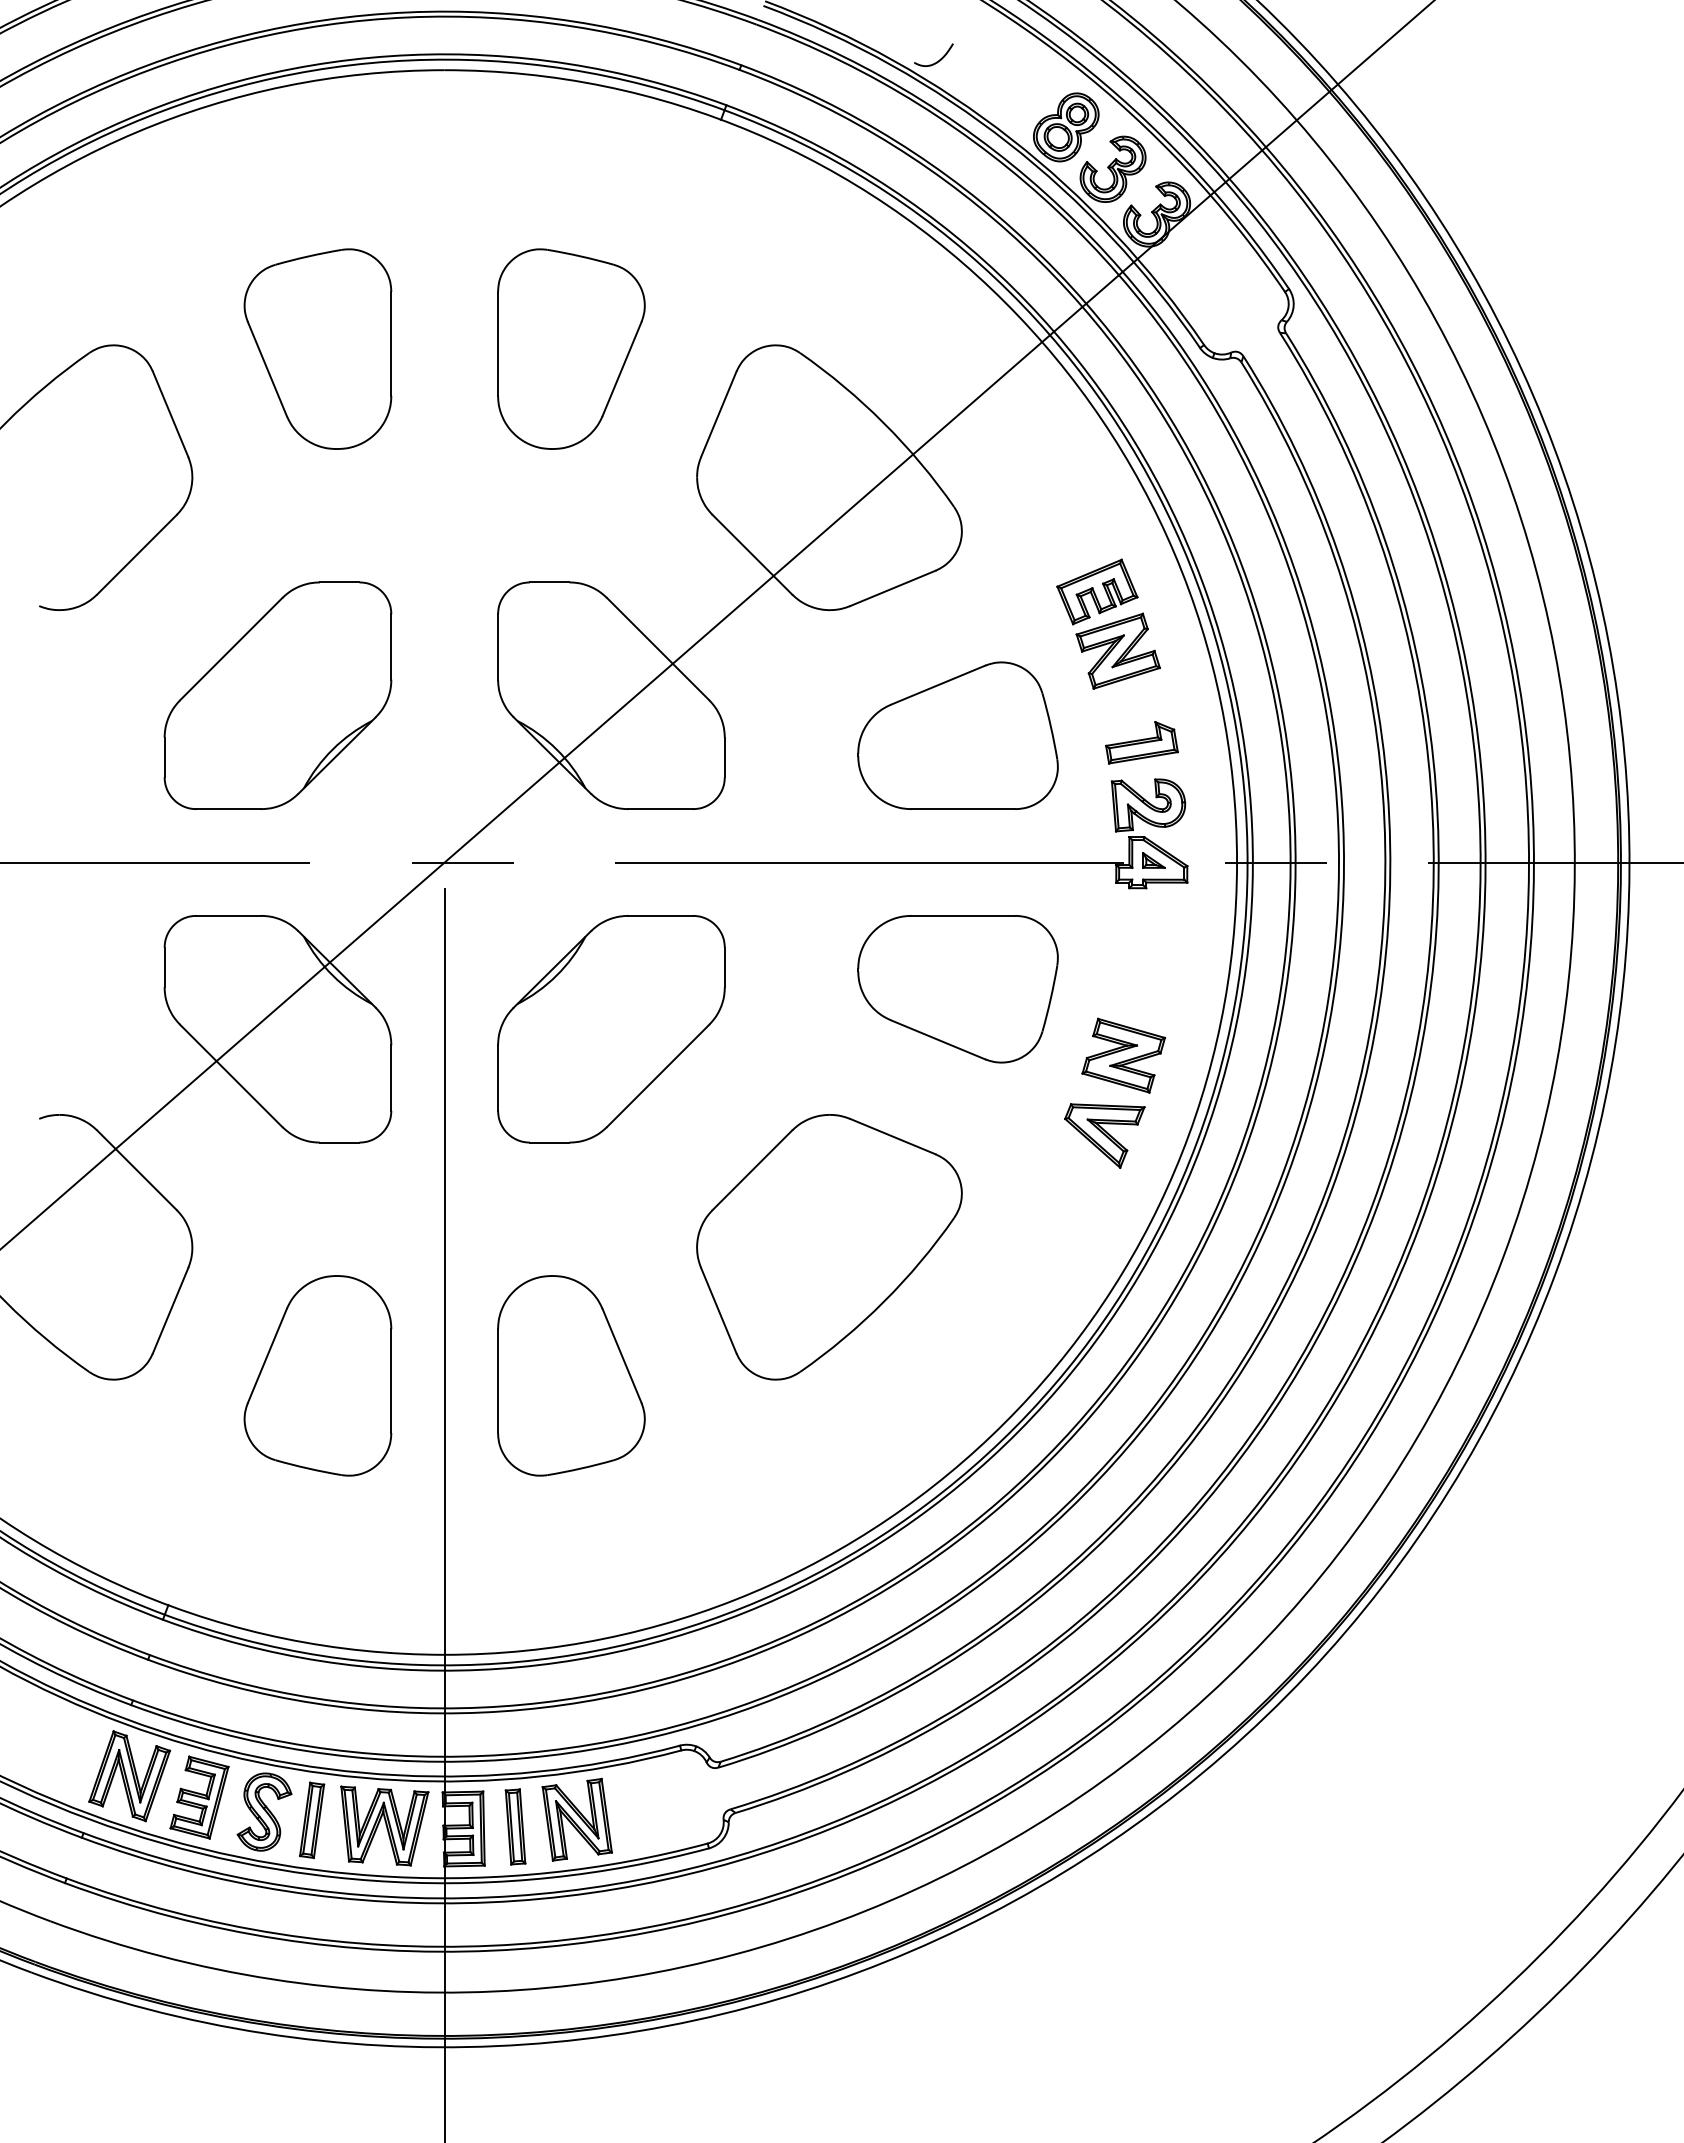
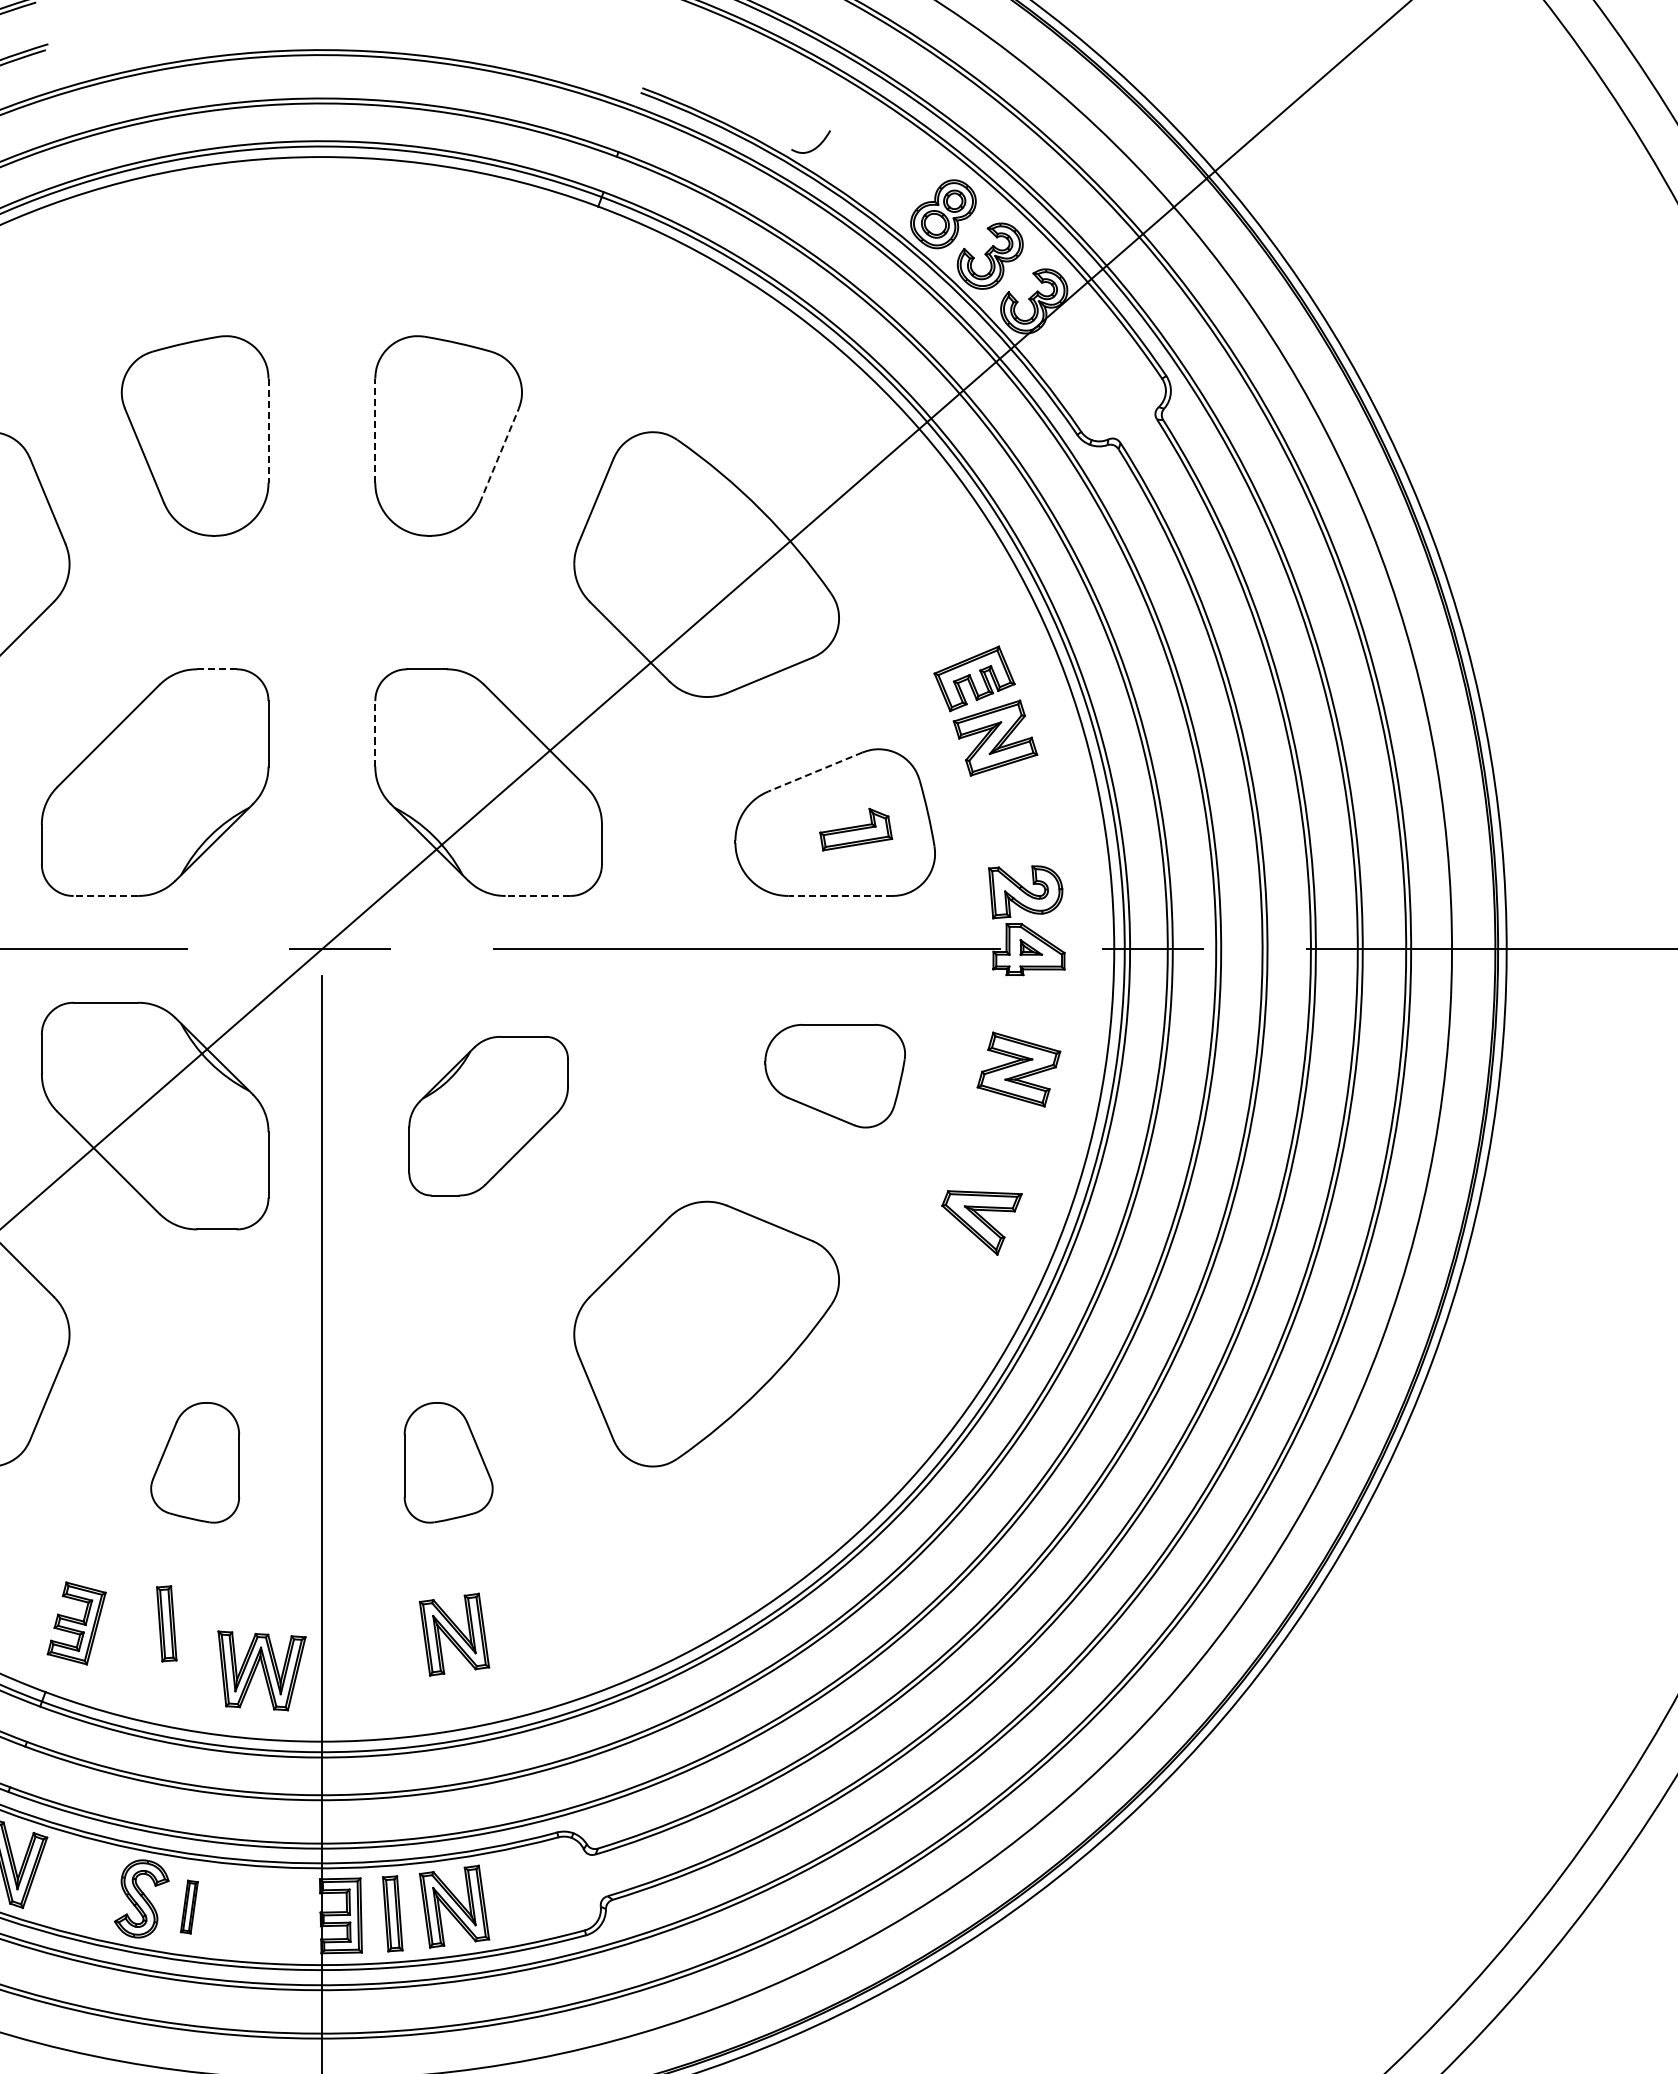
line: (391, 343) -> (268, 430), solid -> dashed
line: (498, 343) -> (375, 430), solid -> dashed
line: (622, 369) -> (499, 456), solid -> dashed
line: (339, 582) -> (216, 669), solid -> dashed
line: (498, 646) -> (375, 733), solid -> dashed
line: (938, 685) -> (815, 772), solid -> dashed
part: (1141, 742) -> (855, 829), moved
line: (228, 809) -> (105, 896), solid -> dashed
line: (660, 809) -> (537, 896), solid -> dashed
line: (963, 809) -> (840, 896), solid -> dashed
part: (957, 989) -> (834, 1076), size x0.7
part: (611, 1029) -> (488, 1116), size x0.7
part: (1123, 1055) -> (1018, 1069), moved
part: (317, 1375) -> (194, 1462), size x0.6
part: (571, 1375) -> (448, 1462), size x0.6
part: (289, 1536) -> (166, 1623), added
part: (576, 1547) -> (453, 1634), added
part: (199, 1797) -> (76, 1623), moved
part: (312, 1819) -> (189, 1906), size x0.7
part: (384, 1825) -> (261, 1670), moved

